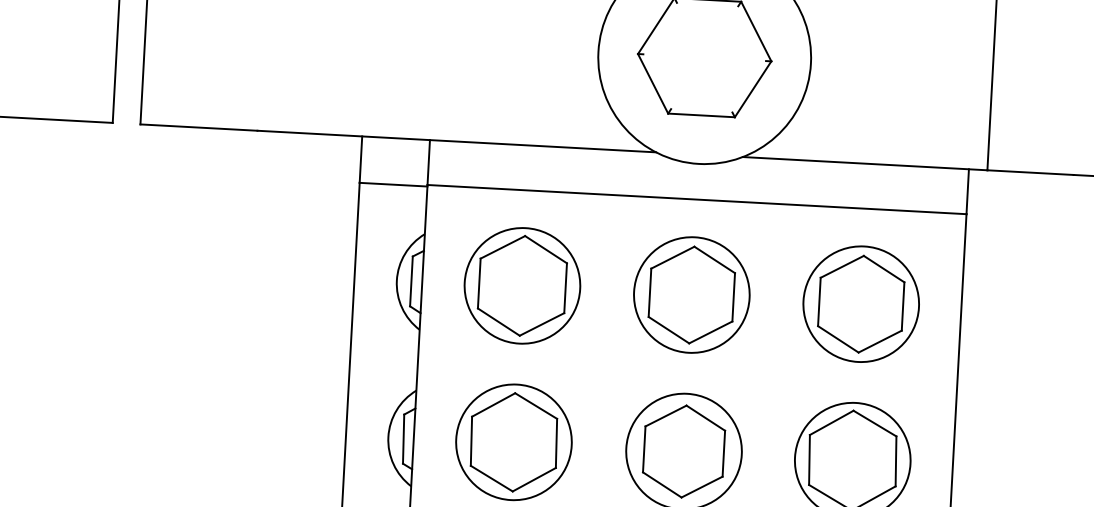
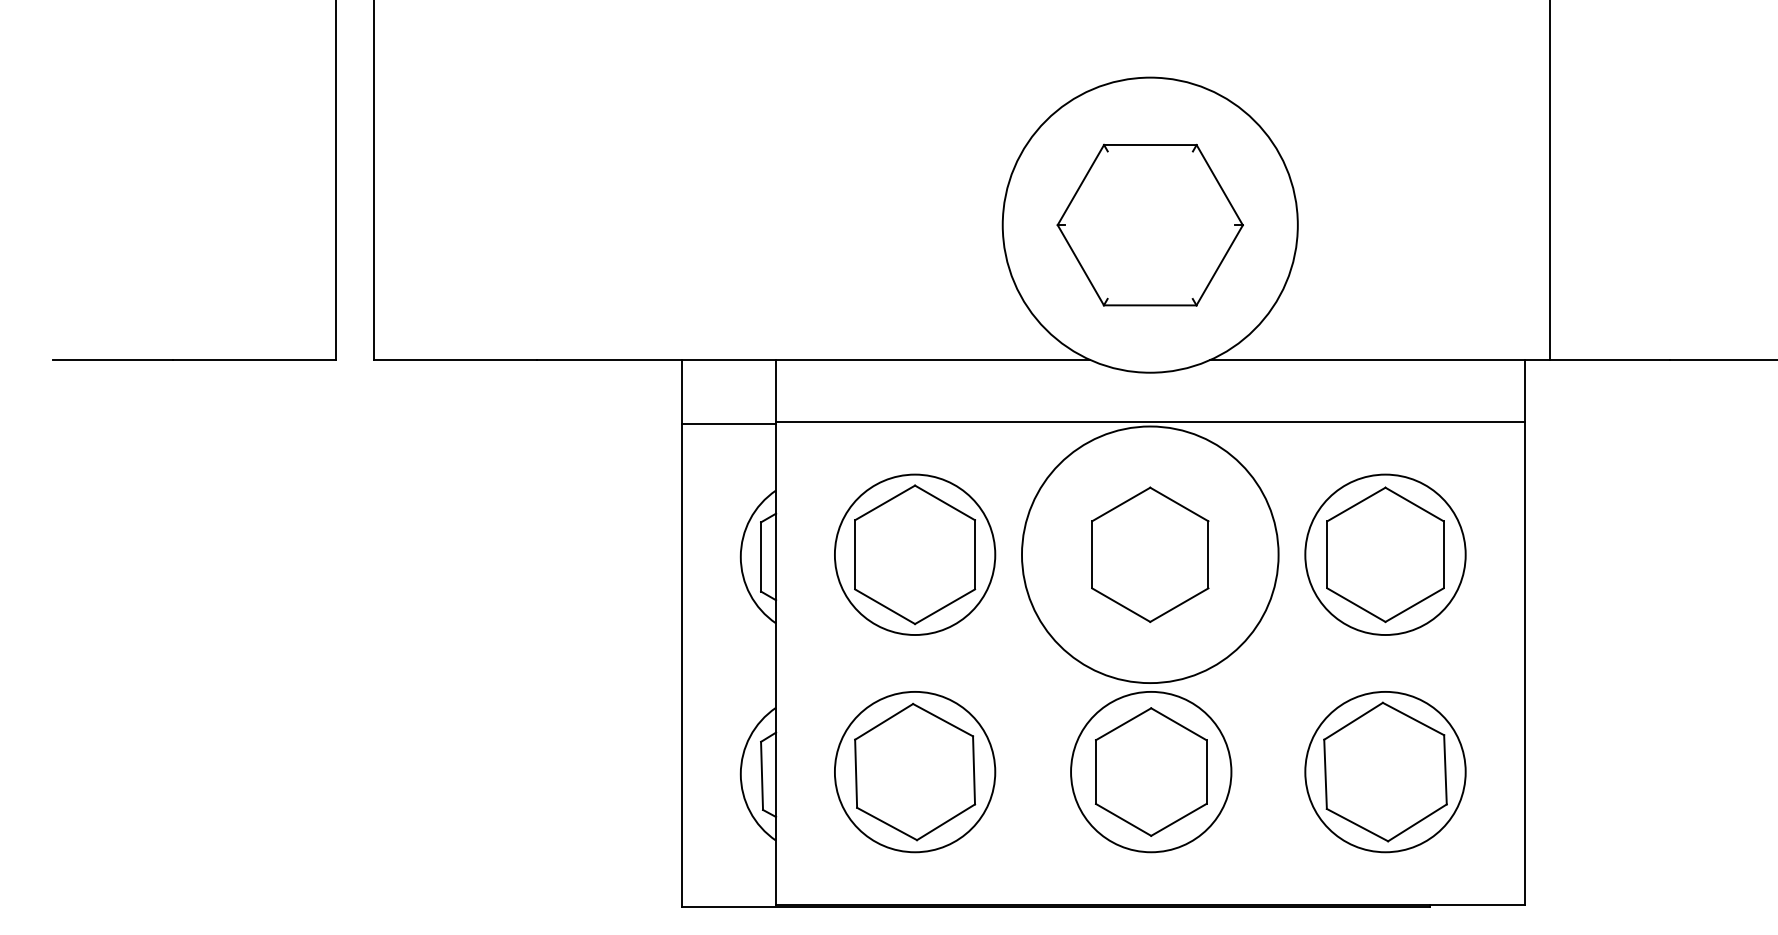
circle: (692, 294) -> (1150, 554), size x1.6

